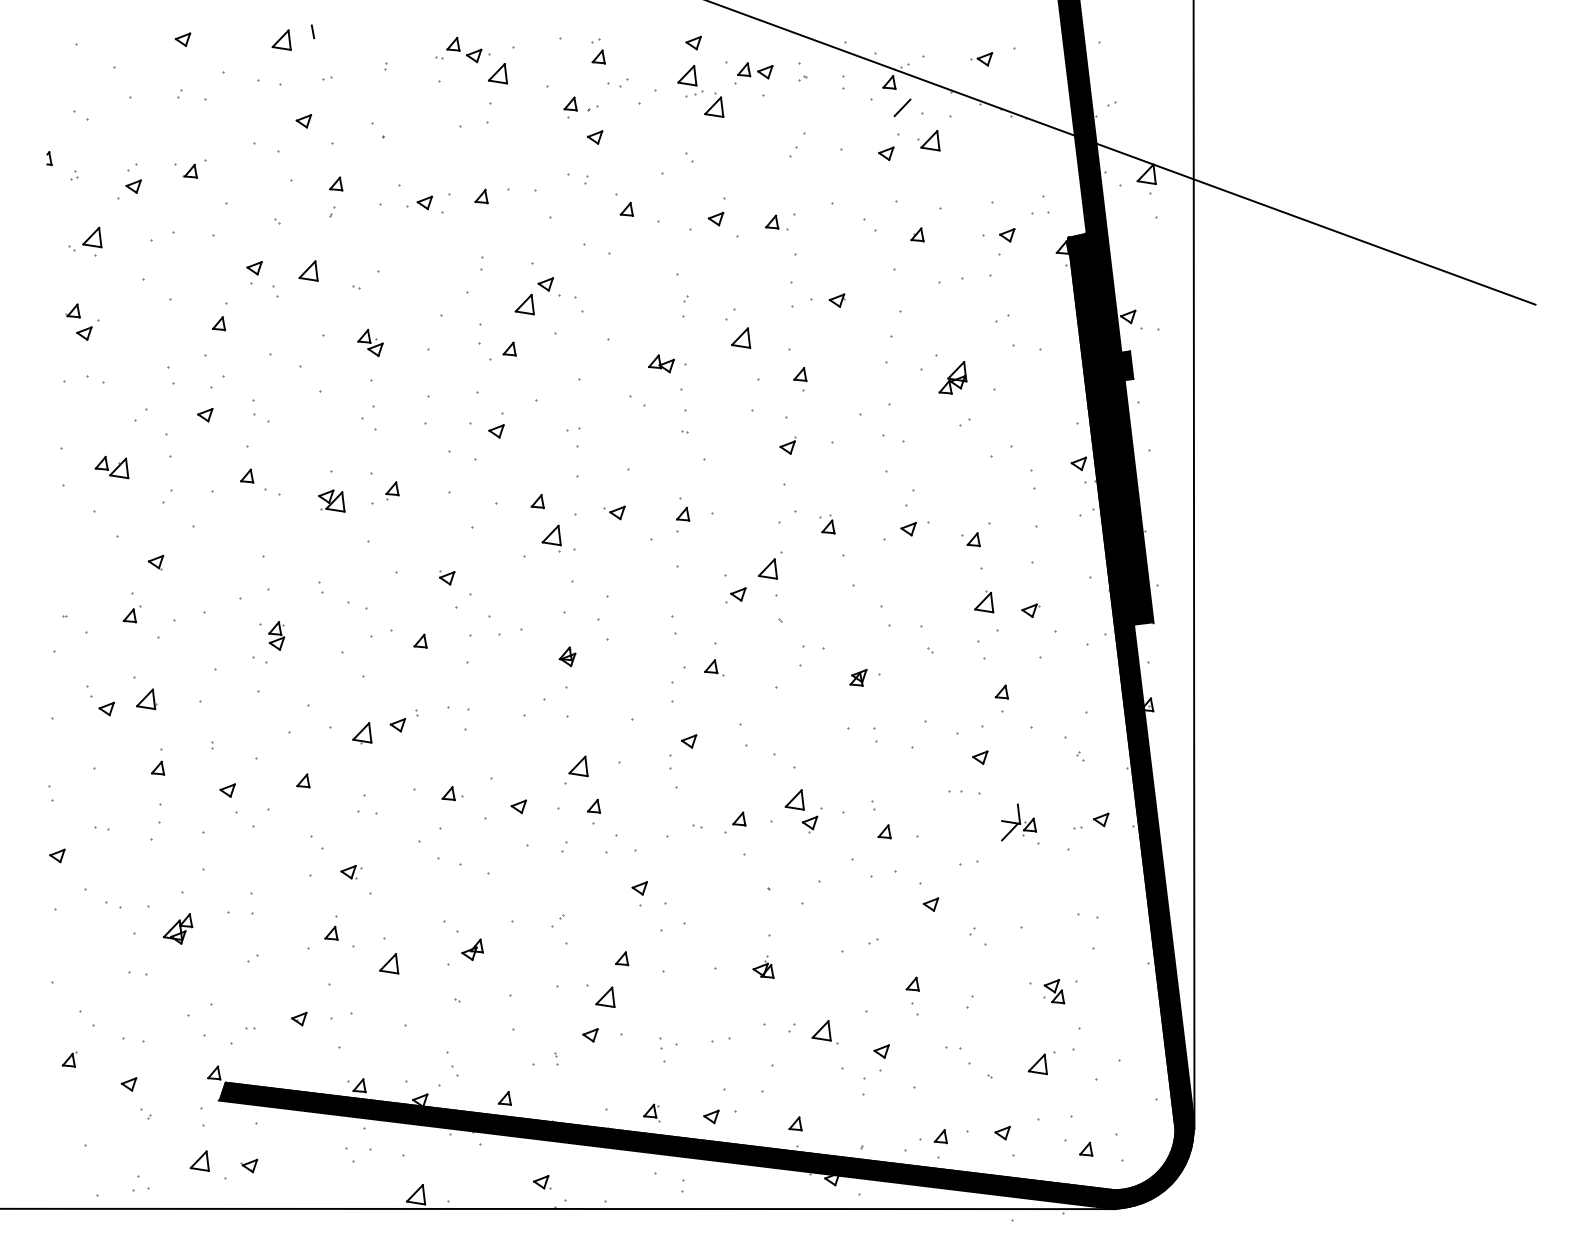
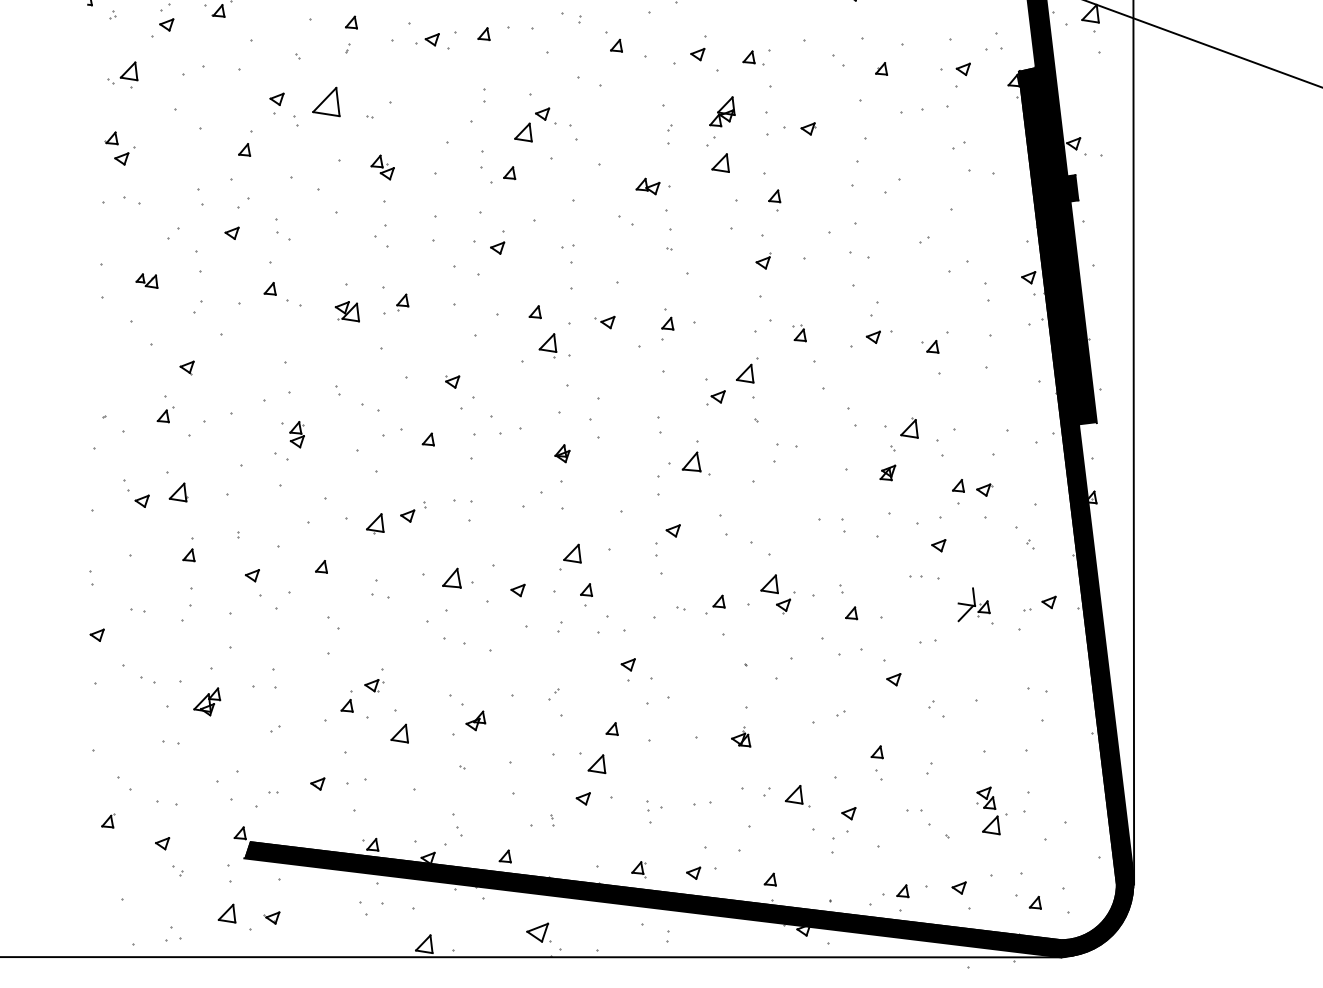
part: (308, 270) -> (326, 101), size x1.6
part: (952, 377) -> (721, 111), moved
part: (111, 467) -> (146, 281), size x0.7
part: (984, 601) -> (909, 427), moved
part: (1030, 610) -> (984, 489), moved
part: (714, 667) -> (696, 463), size x1.6
part: (858, 677) -> (887, 472), moved
part: (452, 793) -> (457, 578), size x1.6
part: (351, 872) -> (374, 685), moved
part: (1054, 991) -> (986, 798), moved
part: (542, 1182) -> (539, 933), size x1.6

